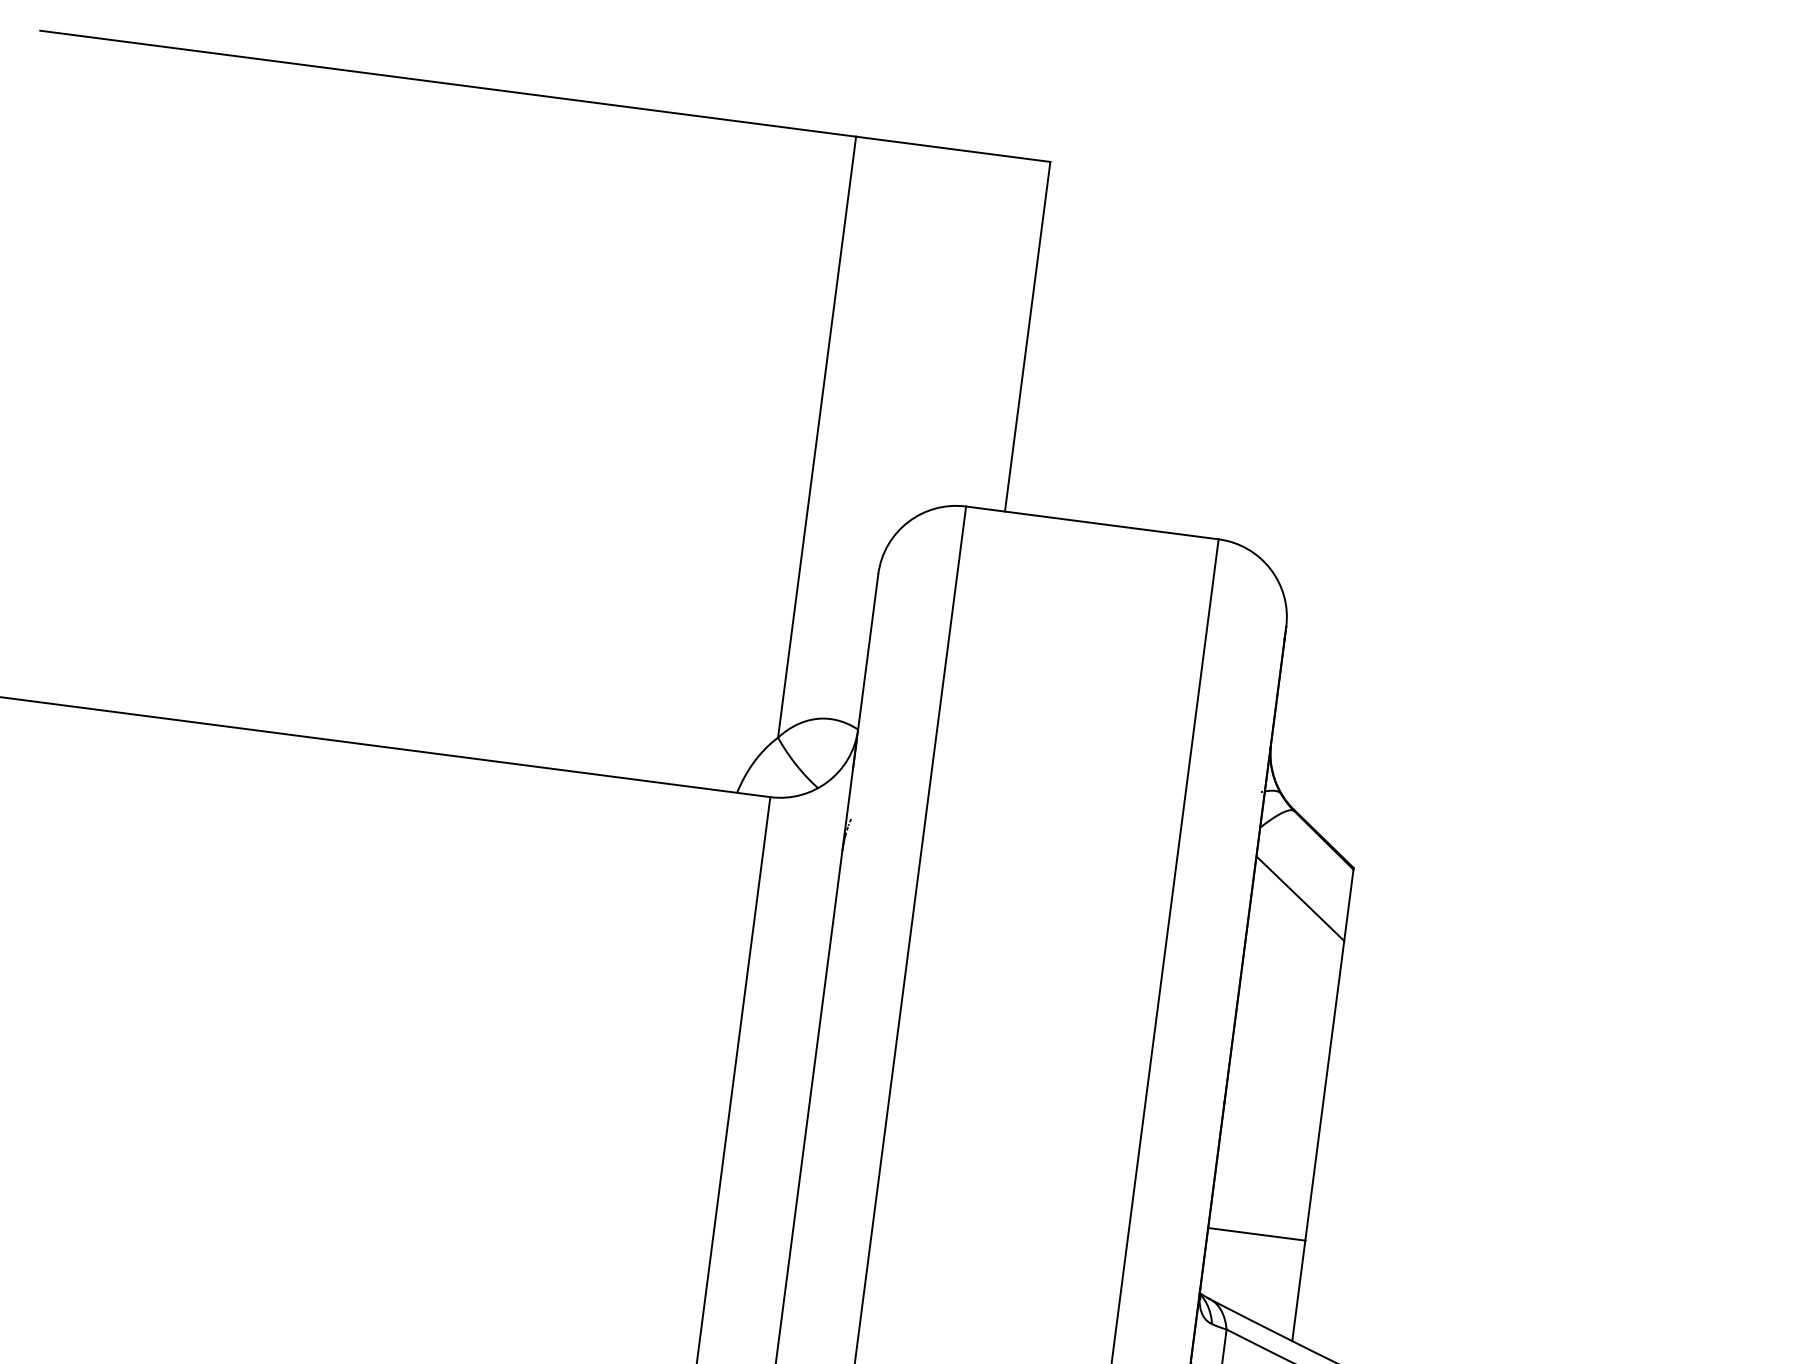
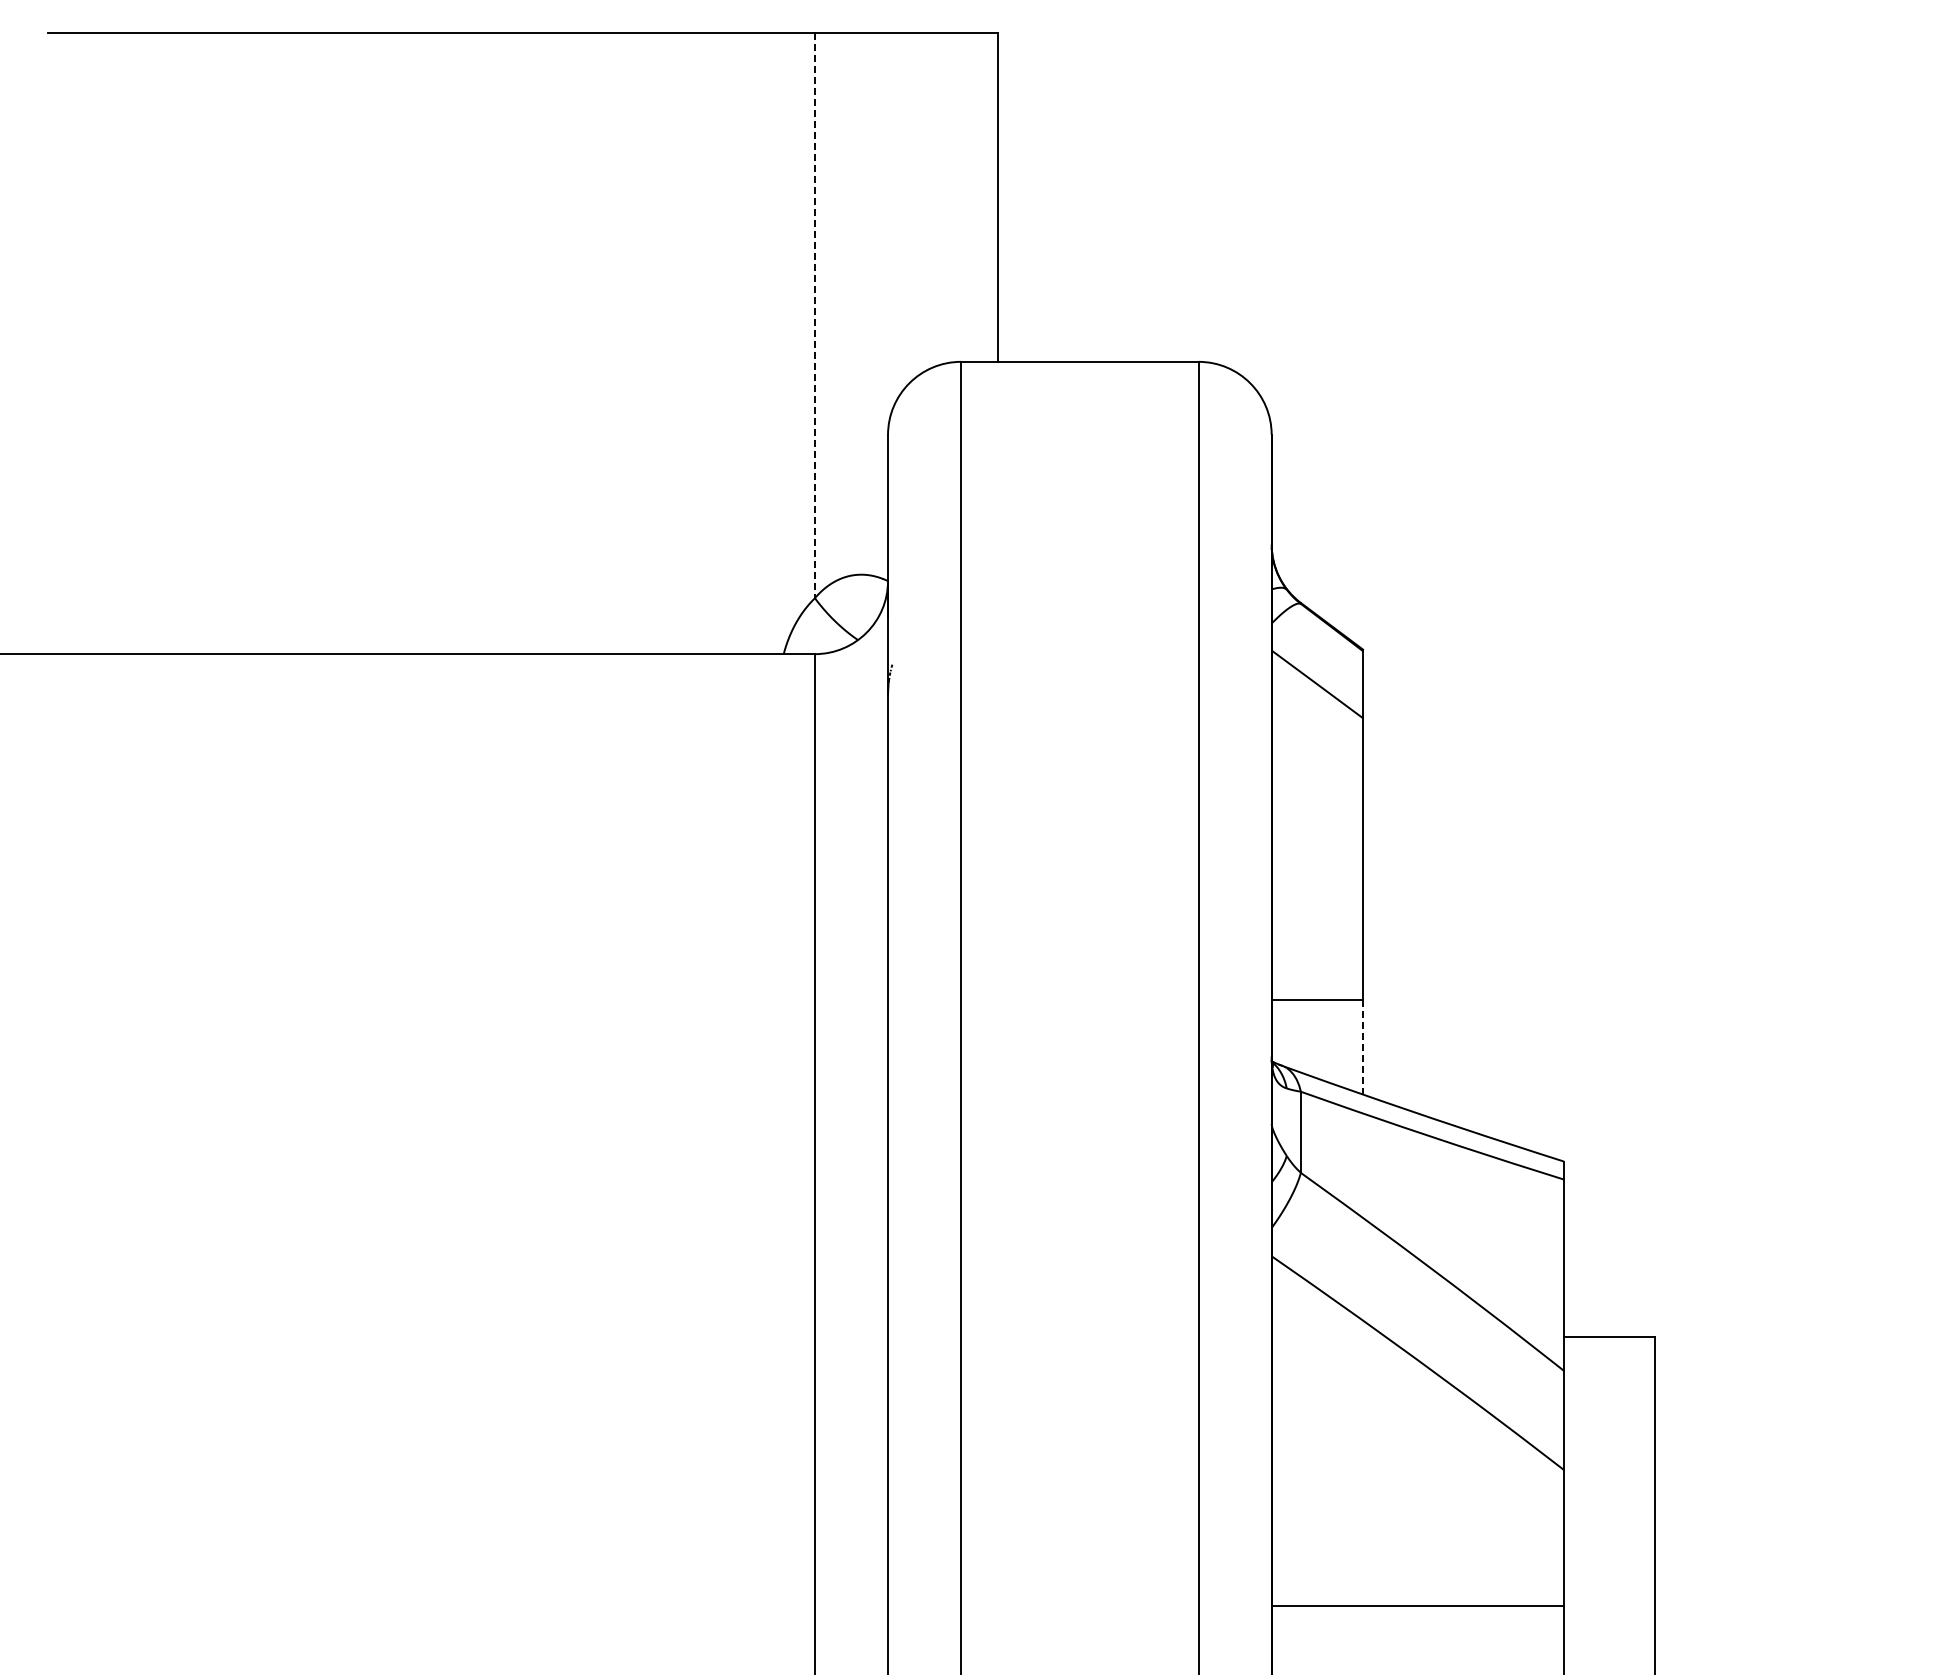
line: (816, 437) -> (814, 315), solid -> dashed
line: (1299, 1290) -> (1363, 1046), solid -> dashed

